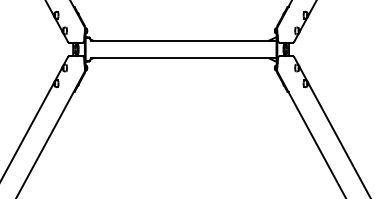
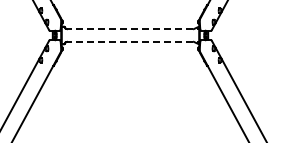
line: (183, 41) -> (132, 29), solid -> dashed
line: (183, 57) -> (132, 41), solid -> dashed

